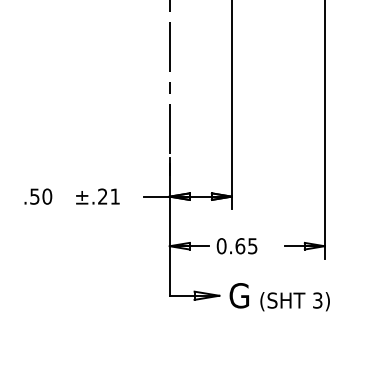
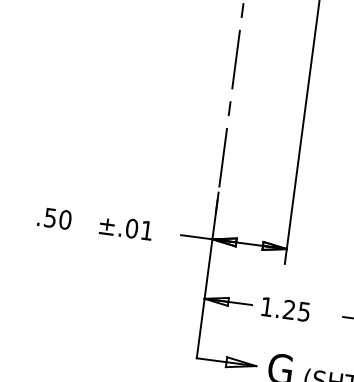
text: (102, 196) -> (131, 228), ±.21 -> ±.01
text: (230, 246) -> (277, 308), 0.65 -> 1.25

